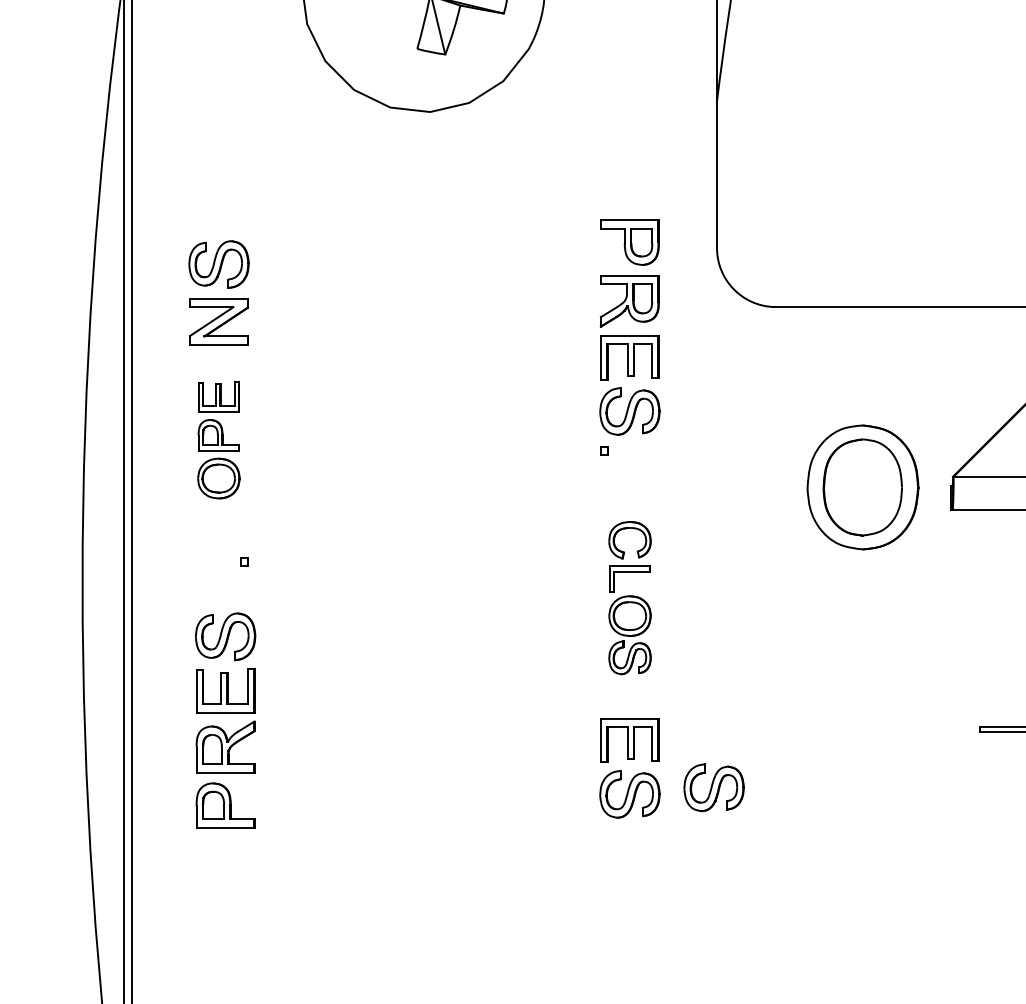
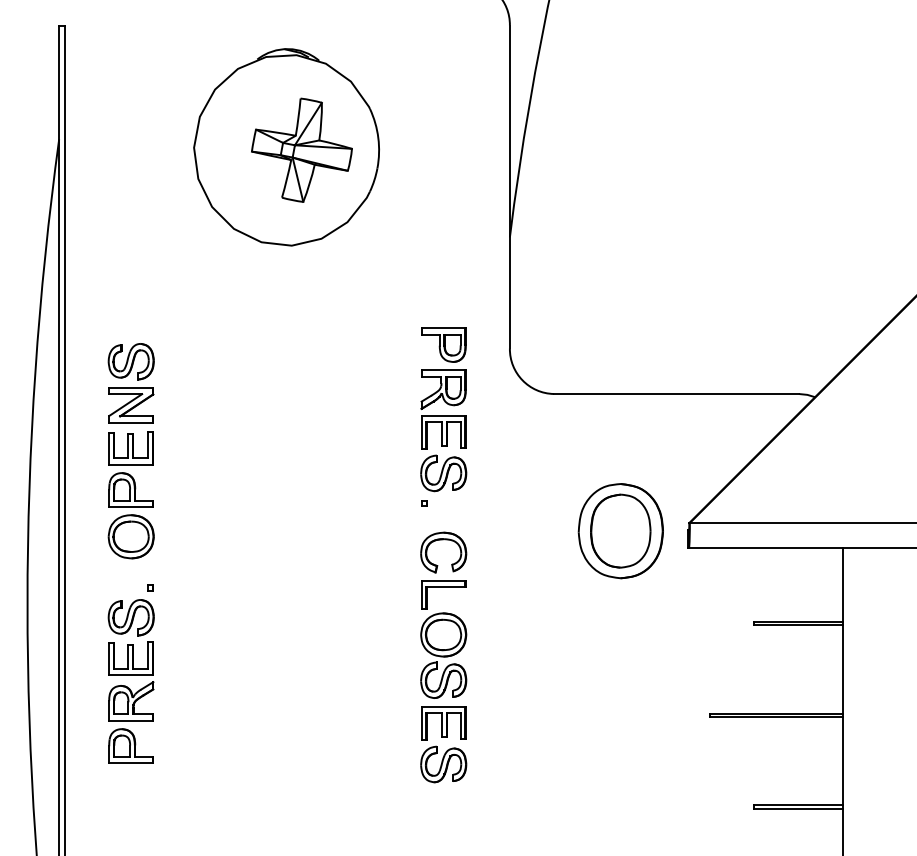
part: (218, 440) -> (130, 495), size x1.43
part: (629, 597) -> (443, 614), size x1.43
part: (224, 720) -> (130, 681), moved
part: (713, 787) -> (507, 759), removed

